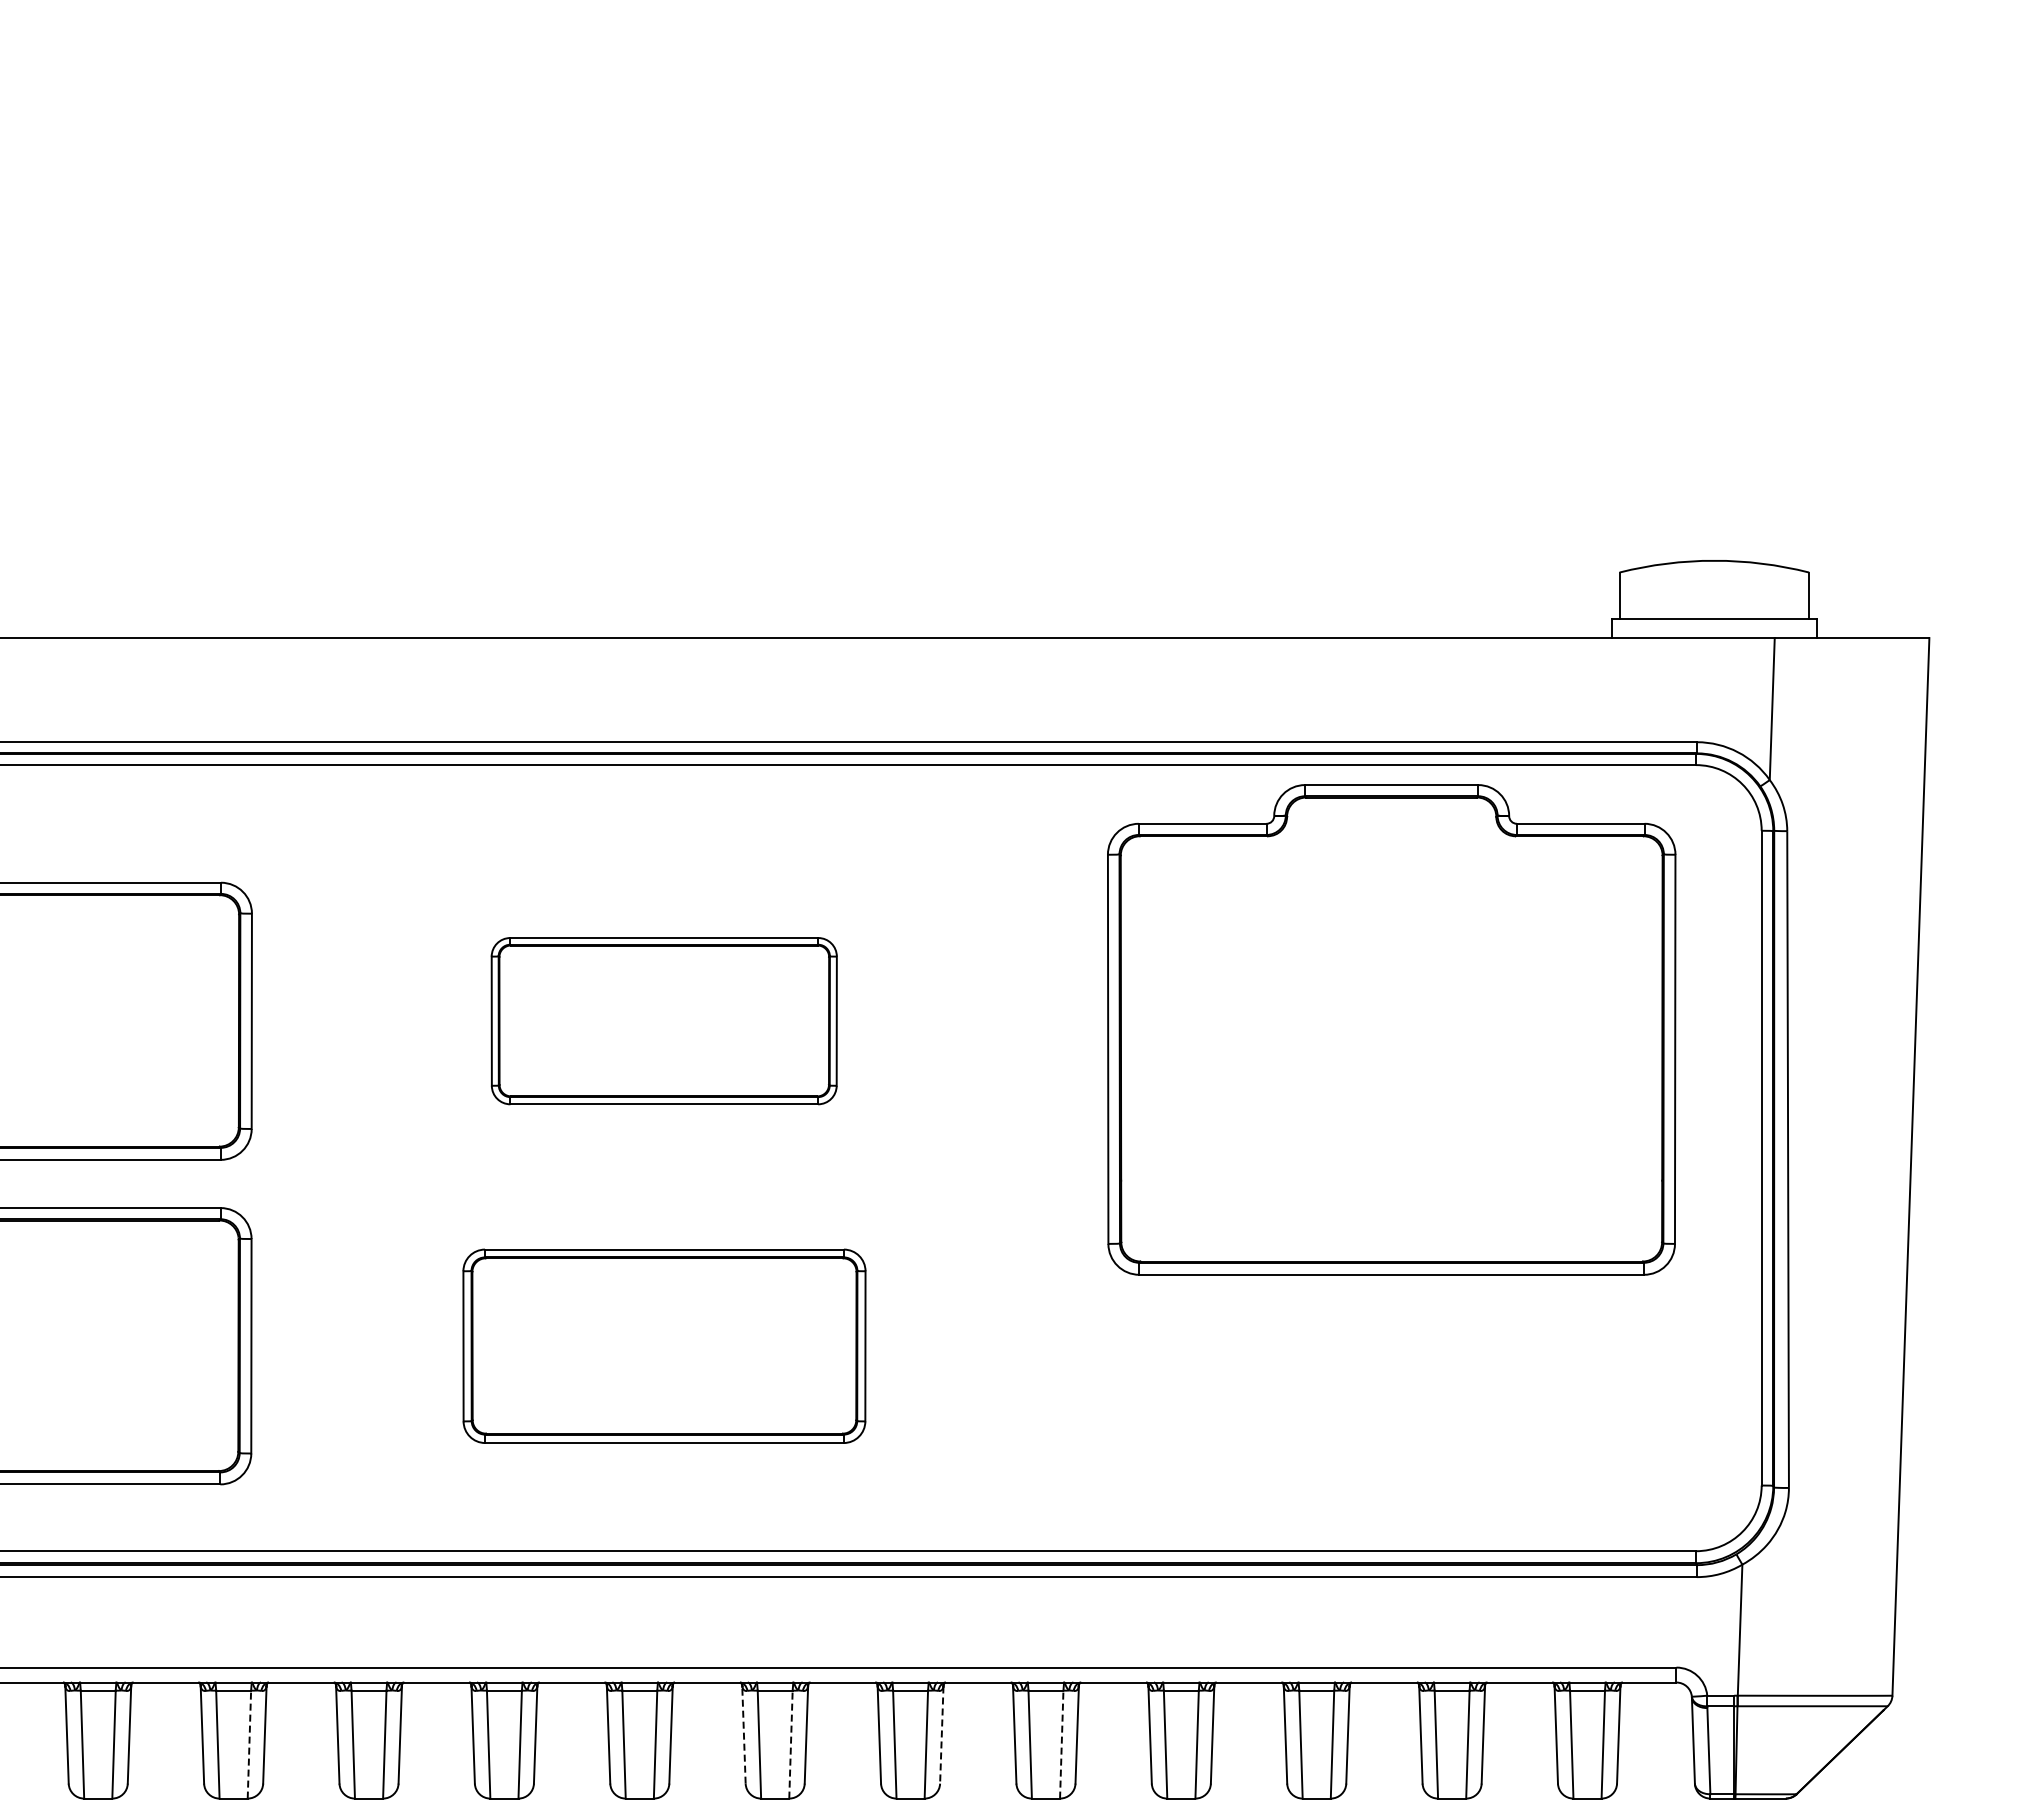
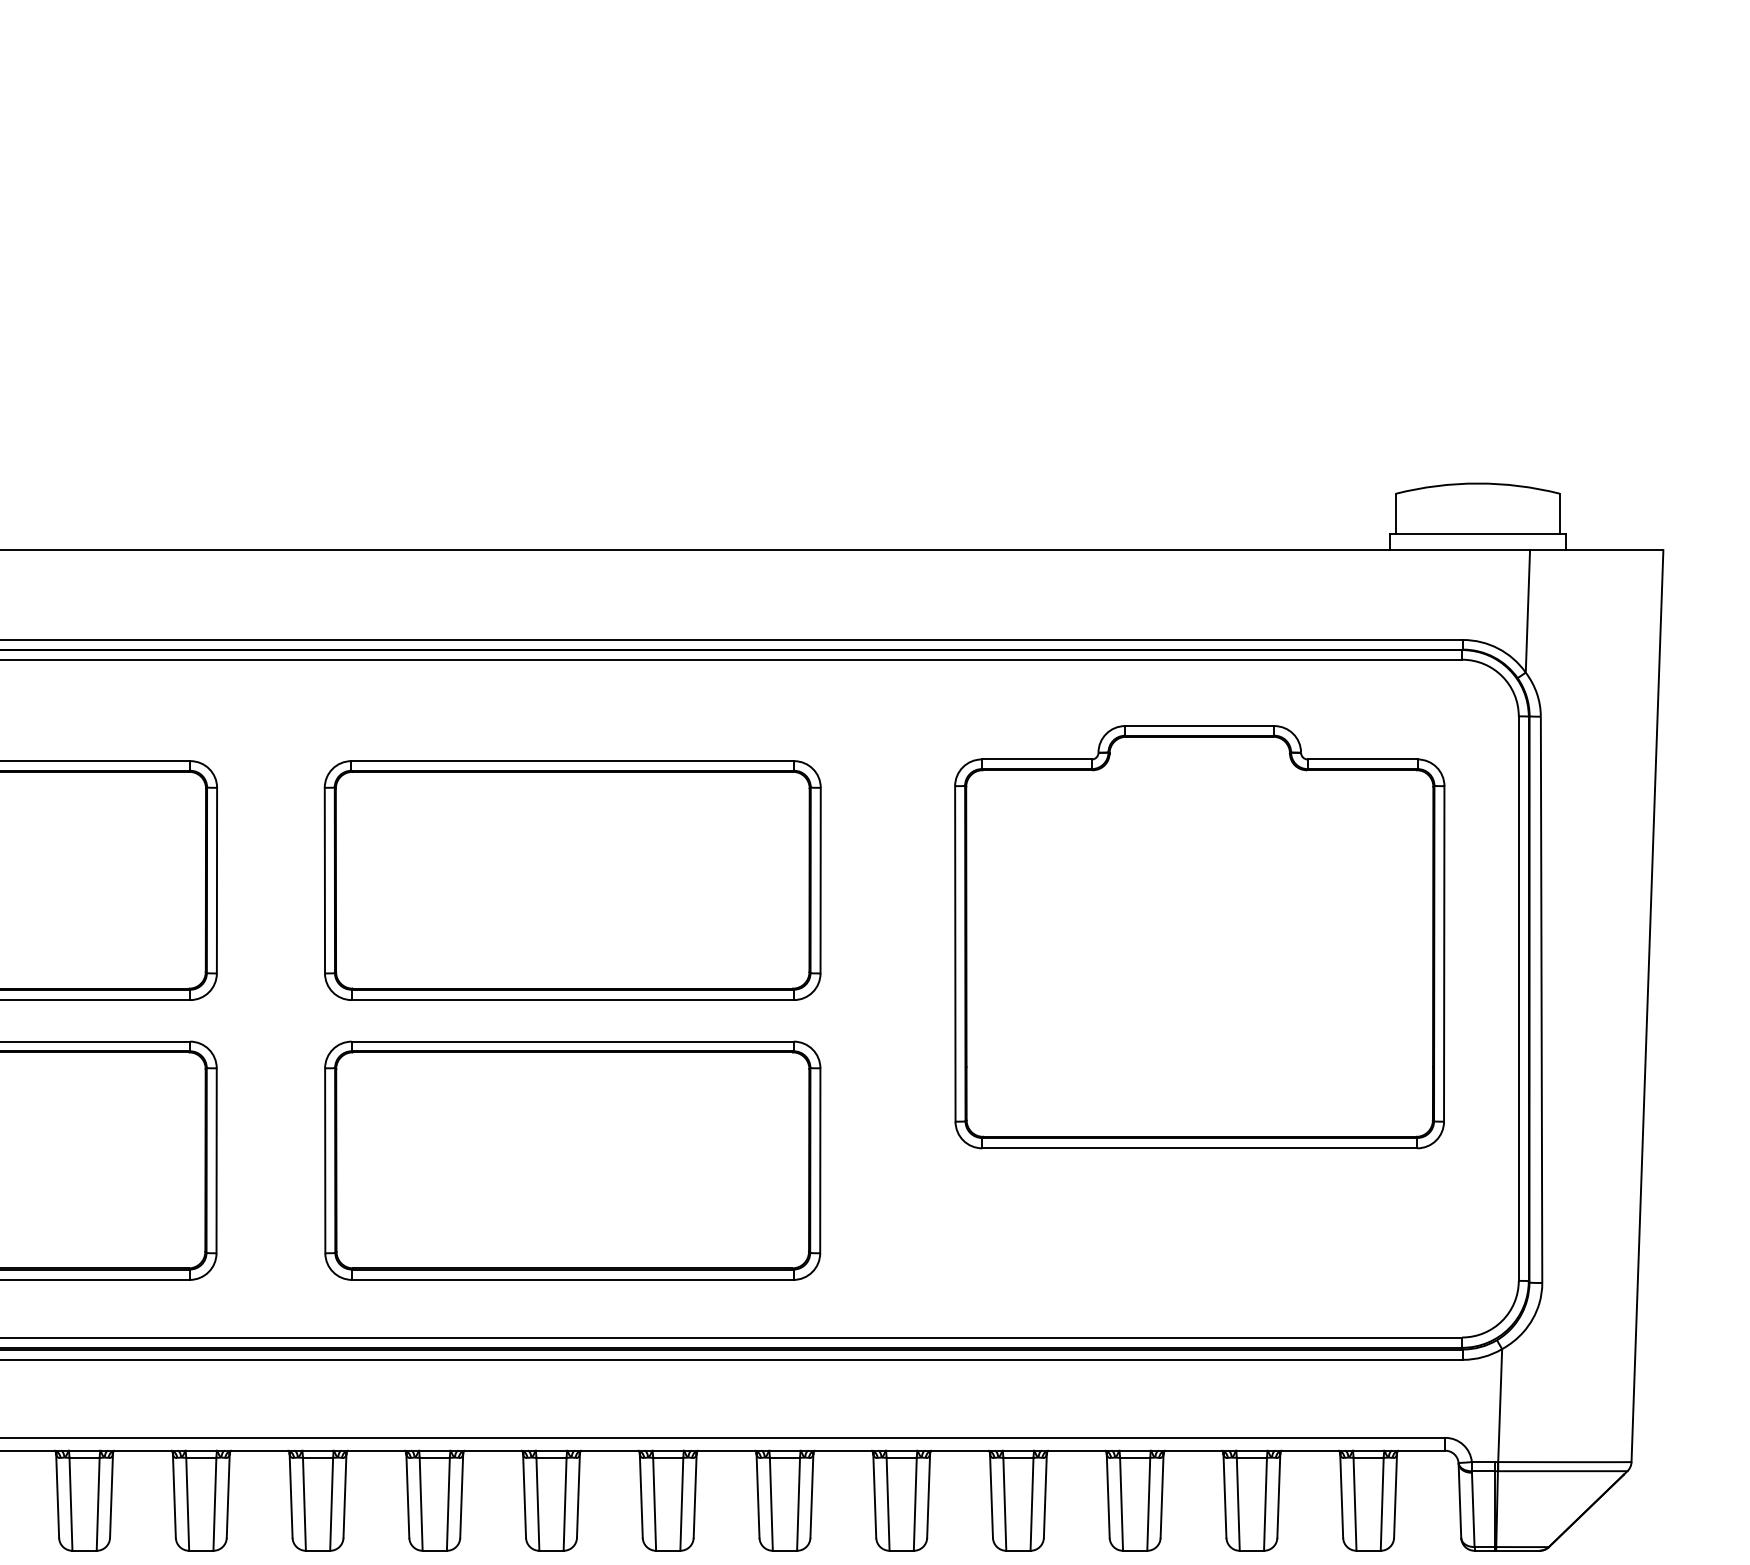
part: (663, 1020) -> (571, 879), size x1.67
part: (1391, 1029) -> (1199, 936), moved
part: (664, 1346) -> (572, 1161), size x1.43
line: (743, 1735) -> (640, 1496), dashed -> solid
line: (941, 1735) -> (811, 1496), dashed -> solid
line: (249, 1744) -> (214, 1504), dashed -> solid
line: (790, 1744) -> (681, 1504), dashed -> solid
line: (1061, 1744) -> (915, 1504), dashed -> solid

